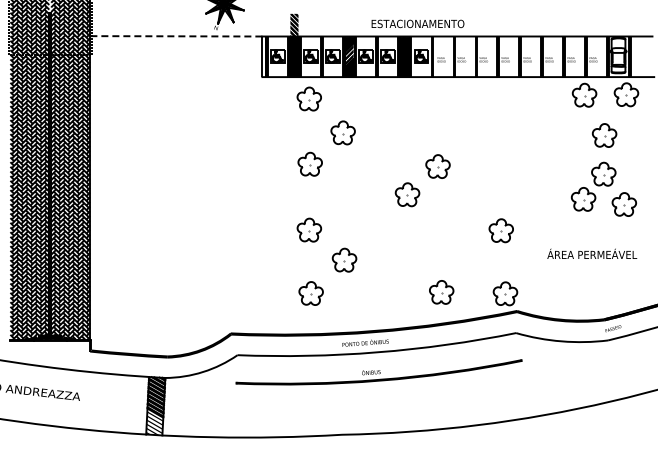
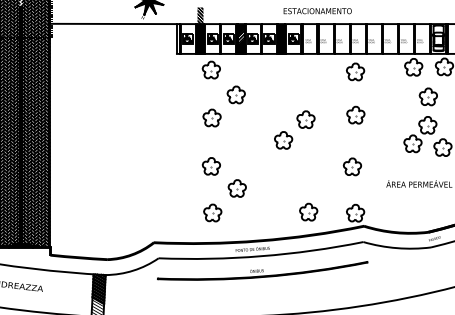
text: (417, 23) -> (317, 10), moved
line: (176, 36) -> (113, 24), dashed -> solid
part: (505, 101) -> (355, 71), added
part: (505, 160) -> (355, 115), added

